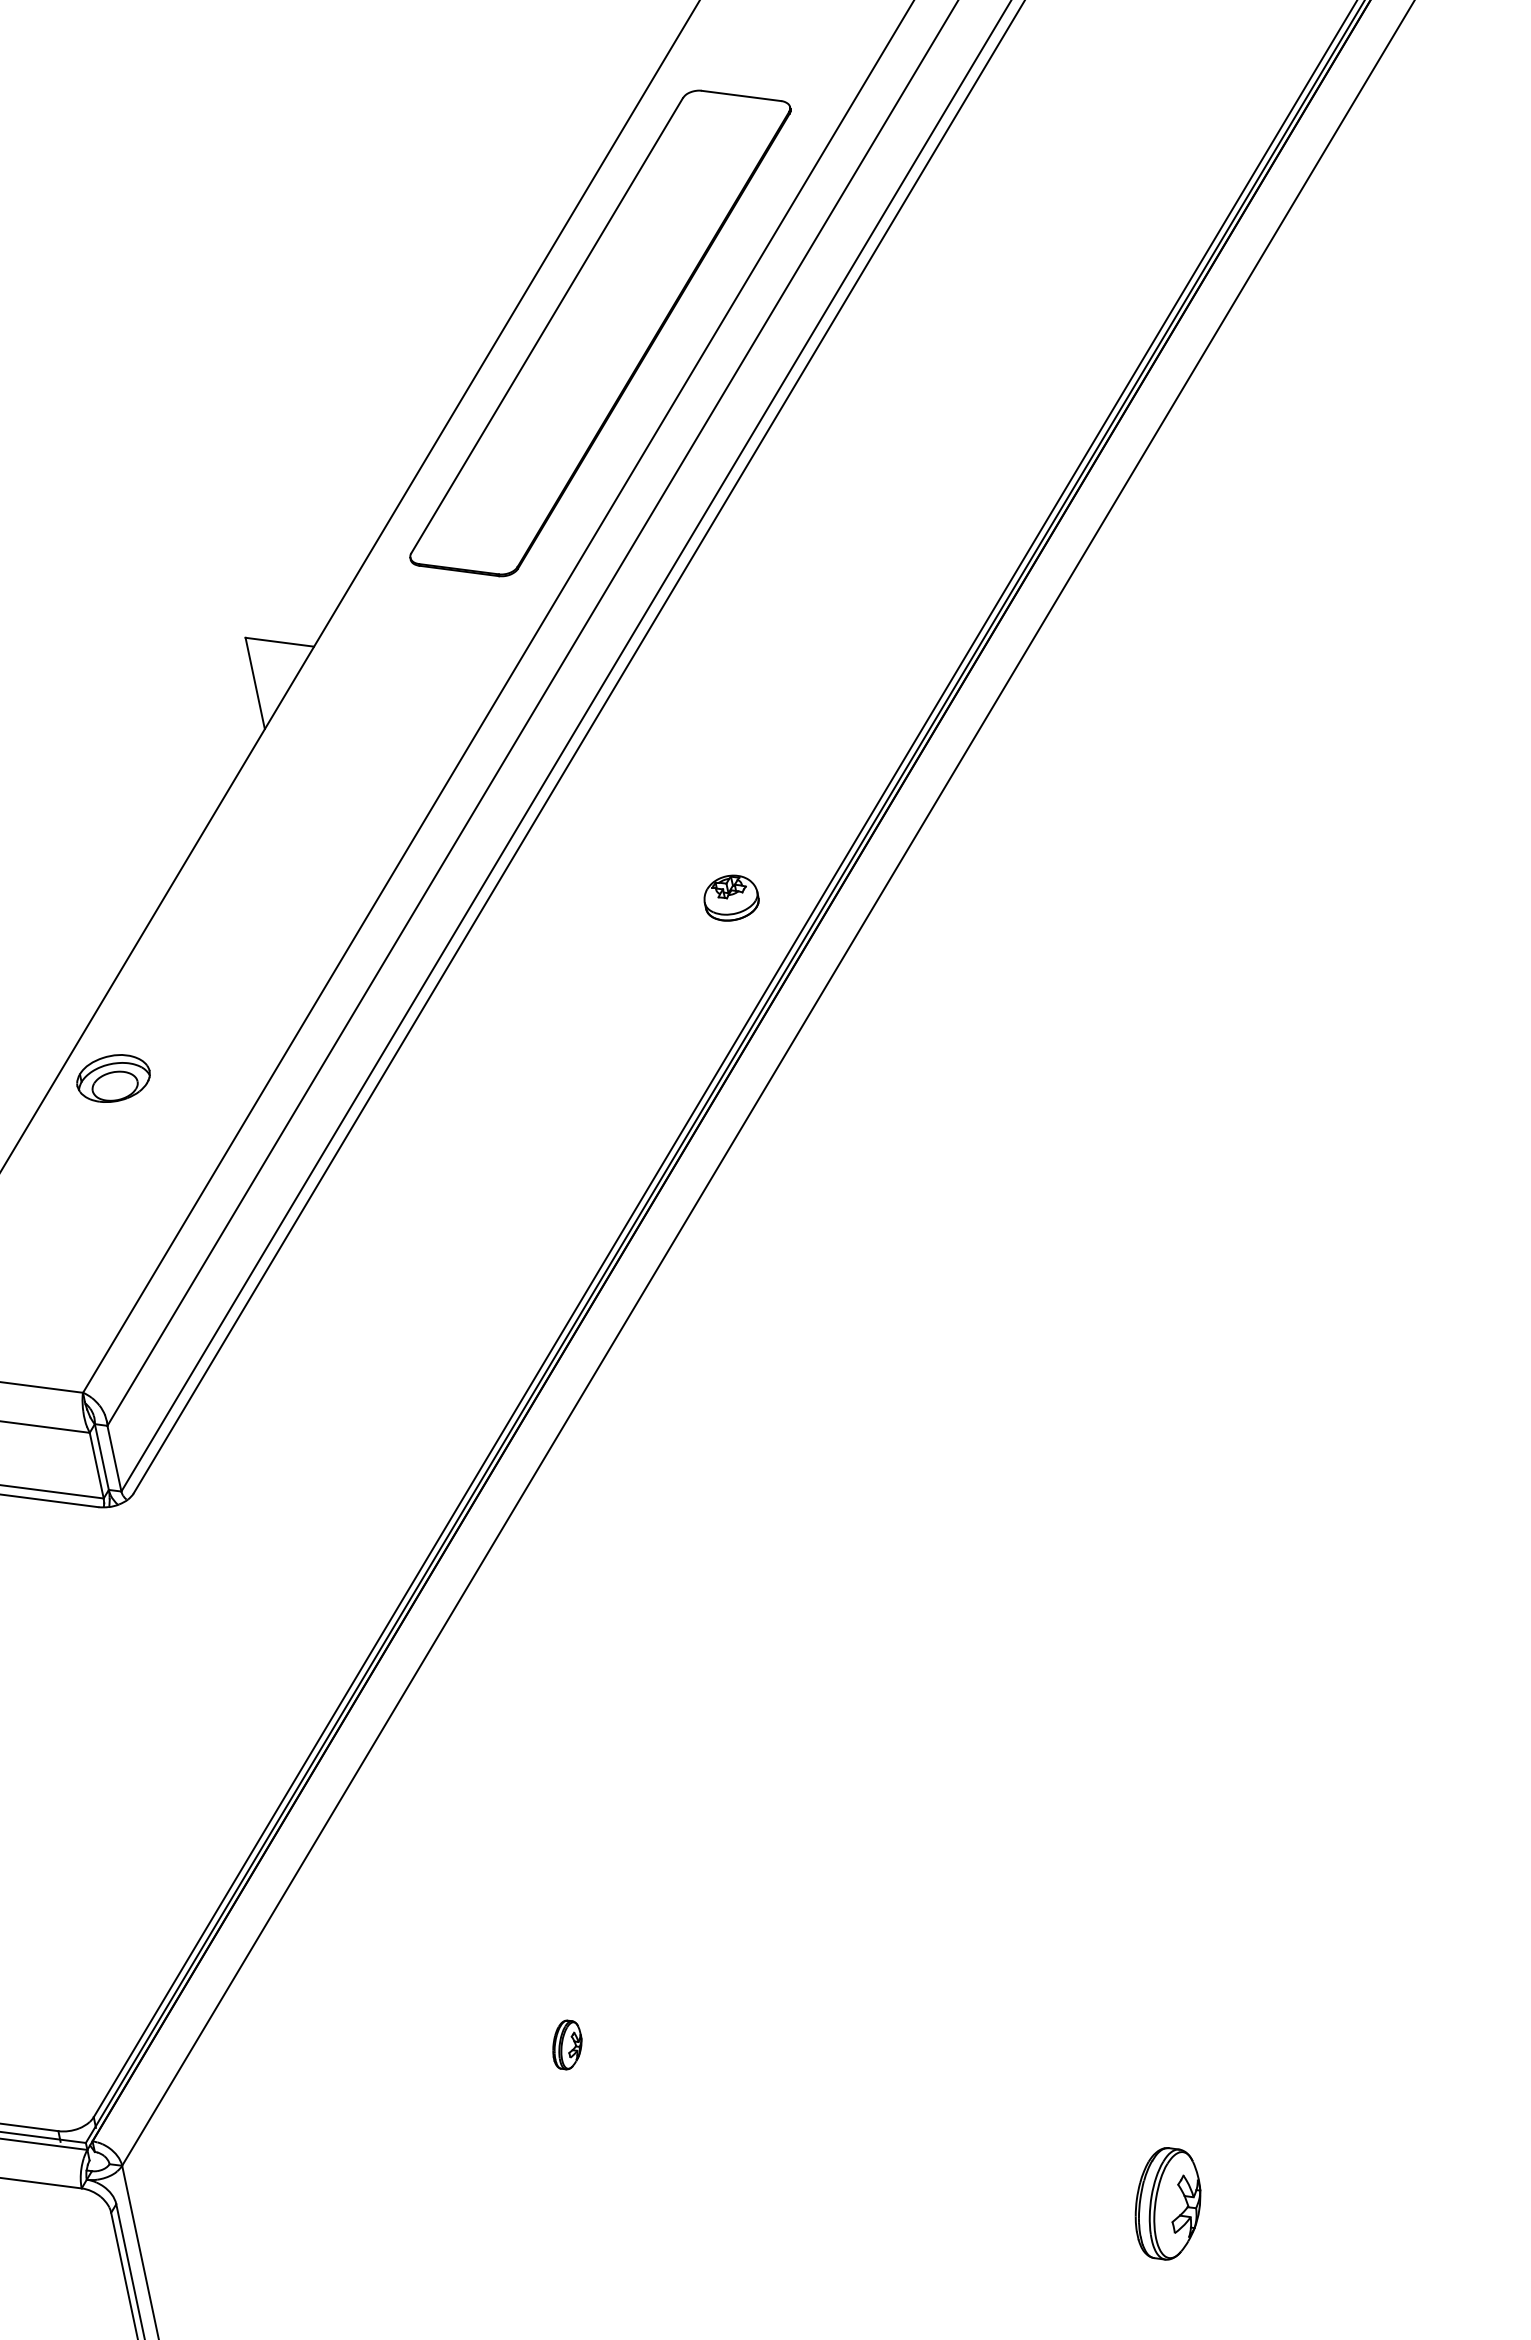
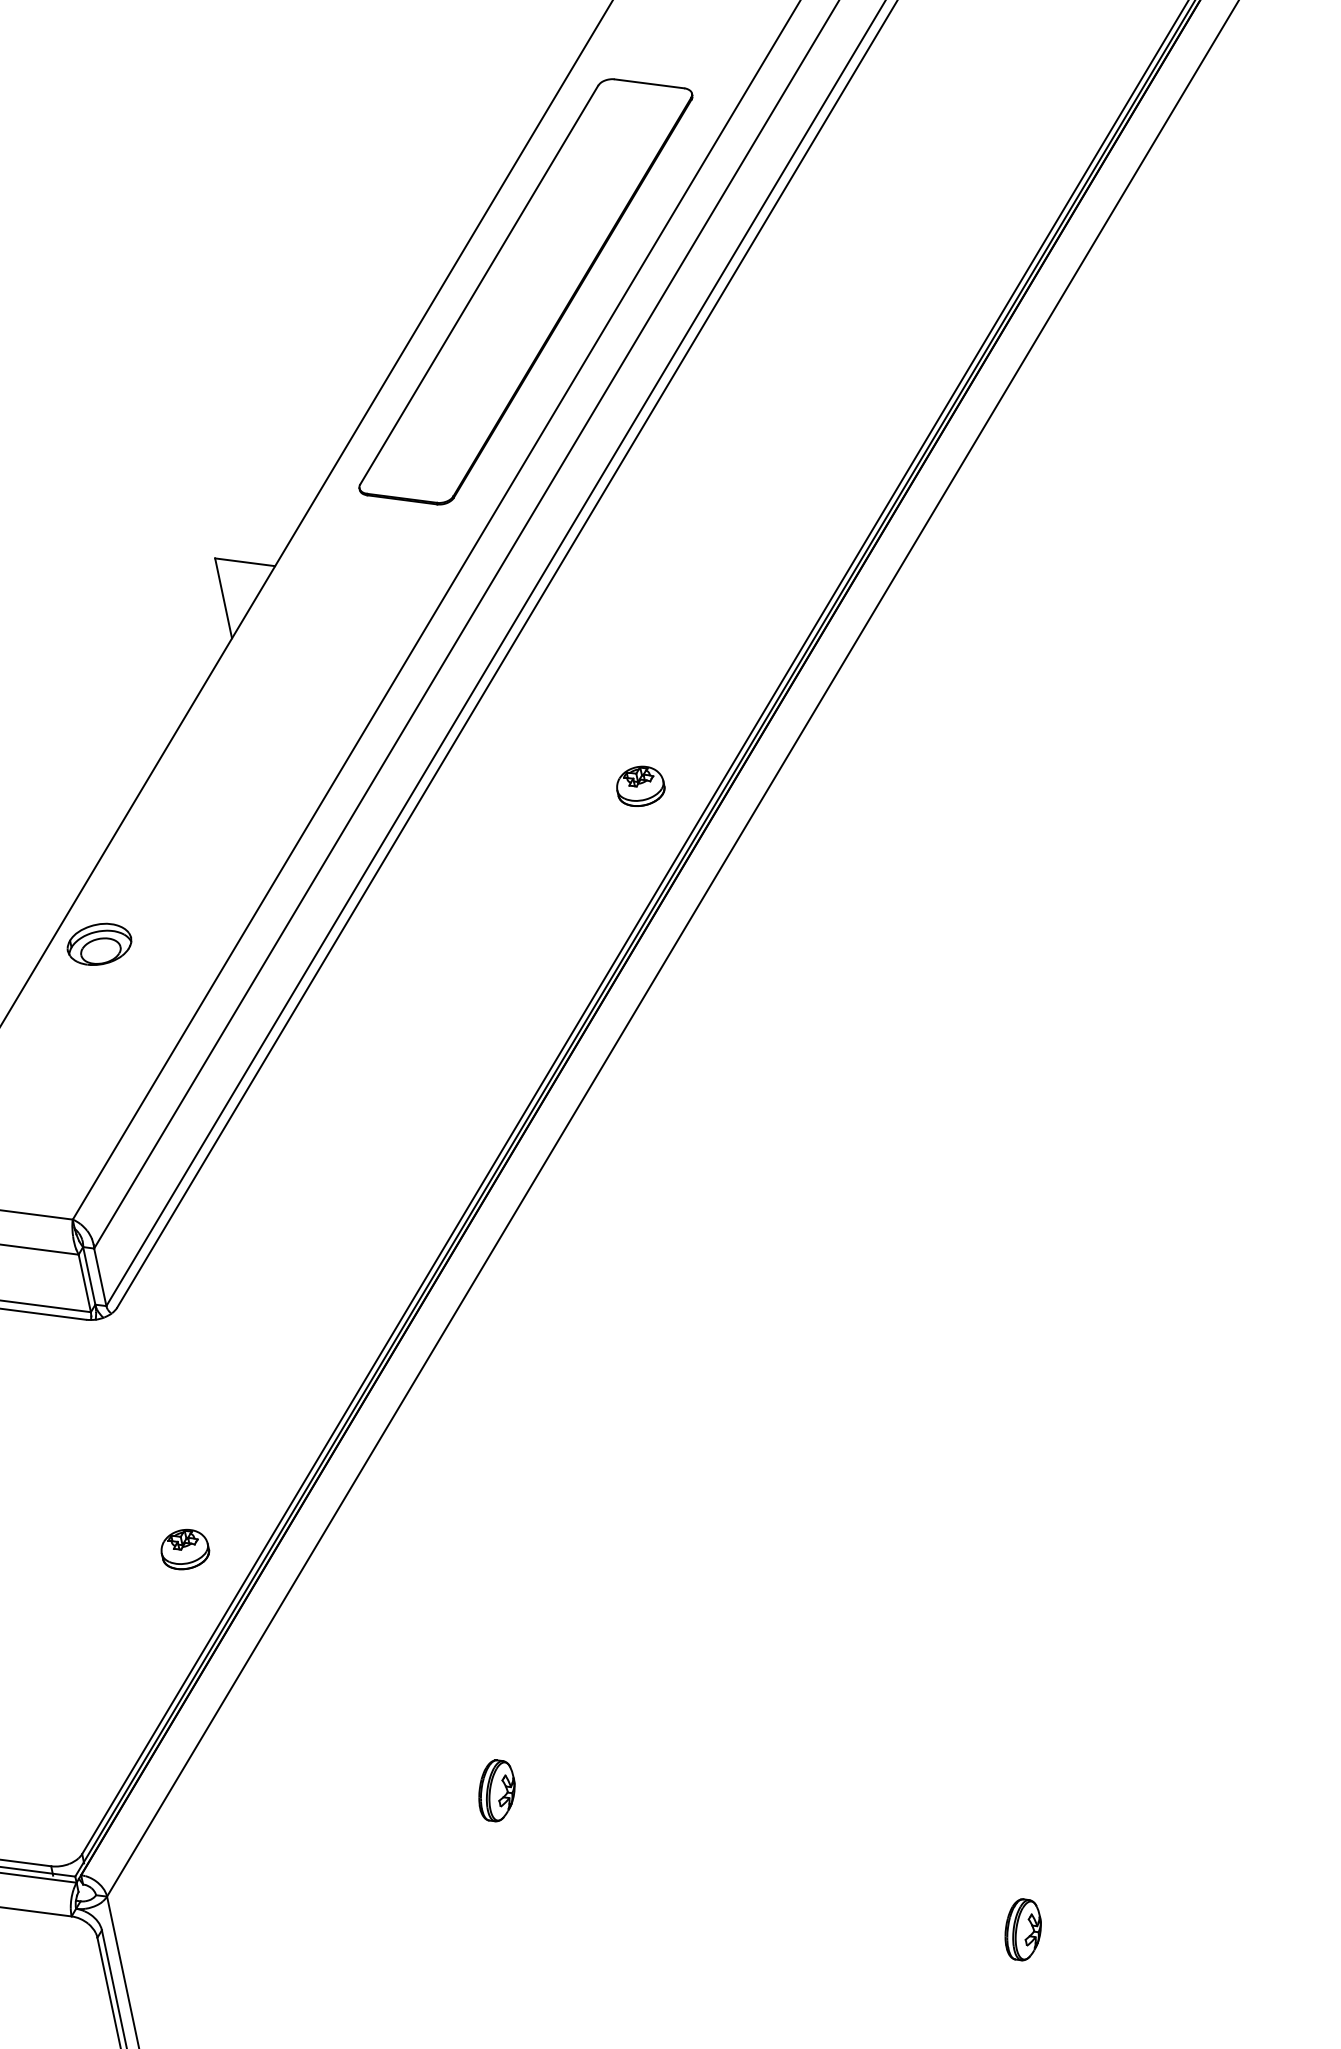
part: (211, 1769) -> (185, 1549), added
part: (567, 2044) -> (497, 1790), size x1.43
part: (1168, 2203) -> (1023, 1929), size x0.62

